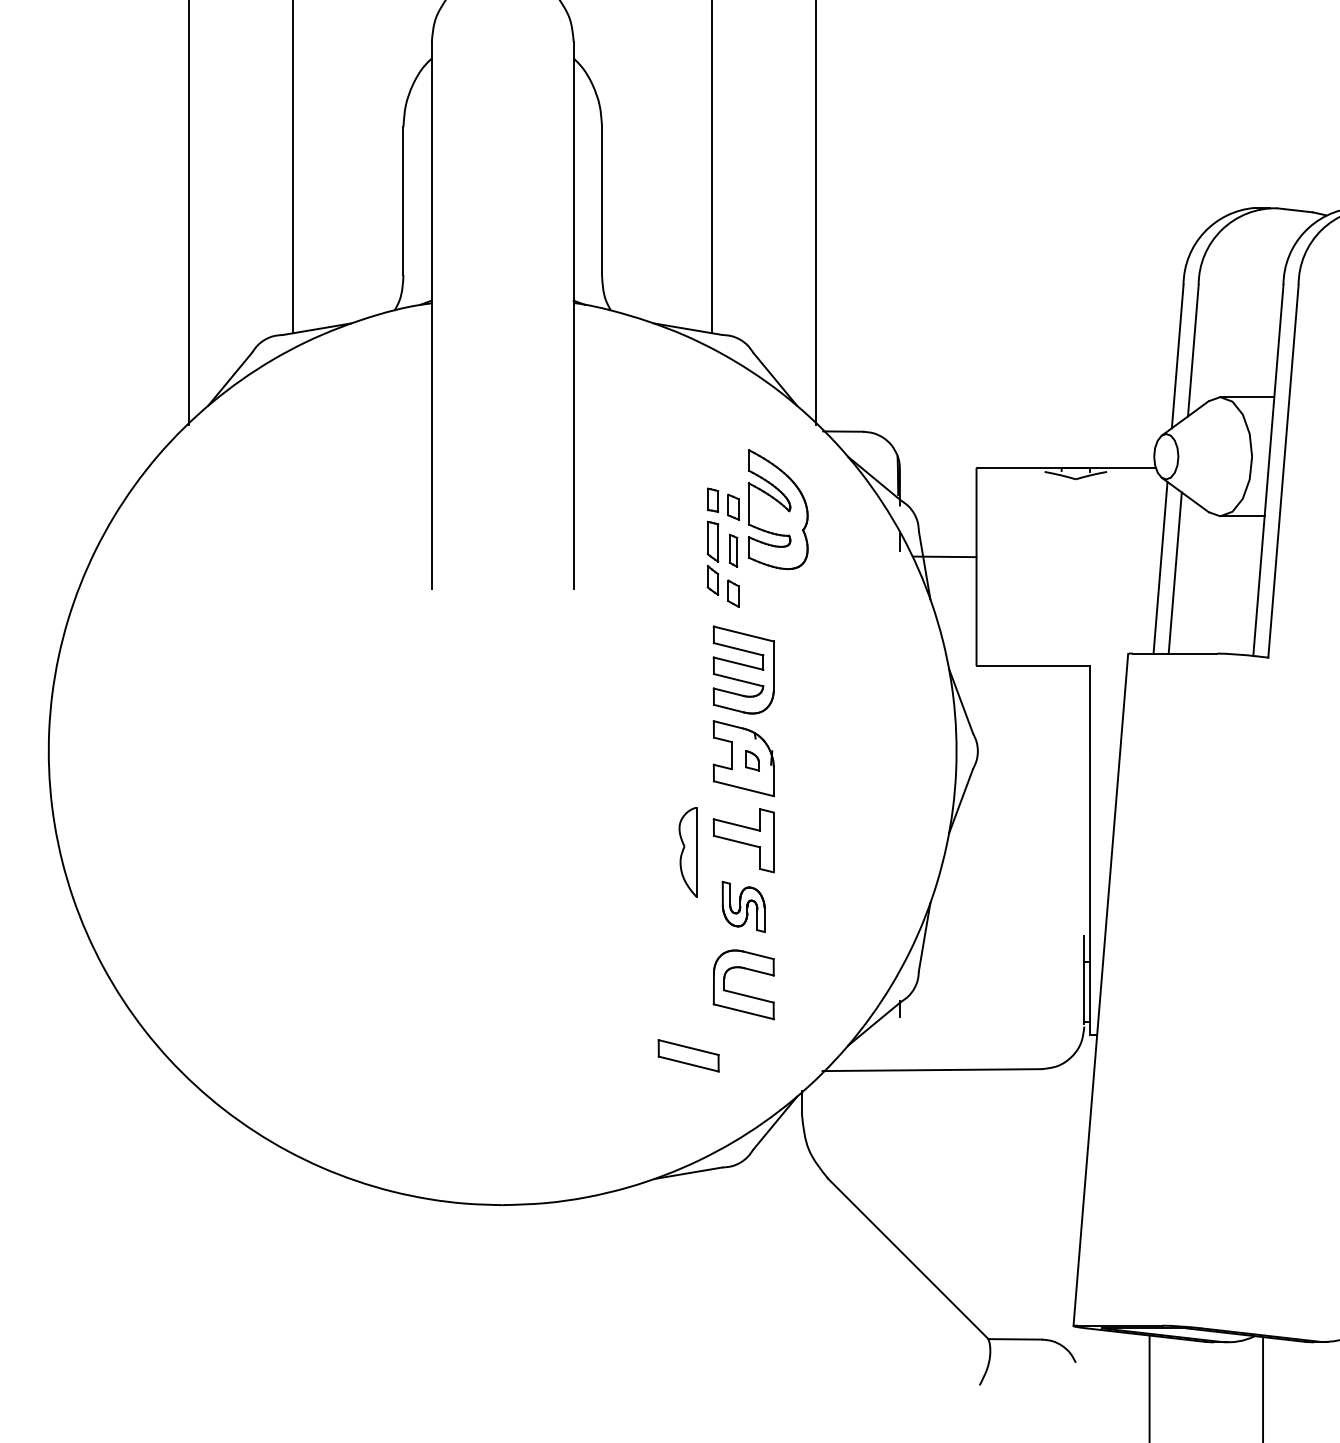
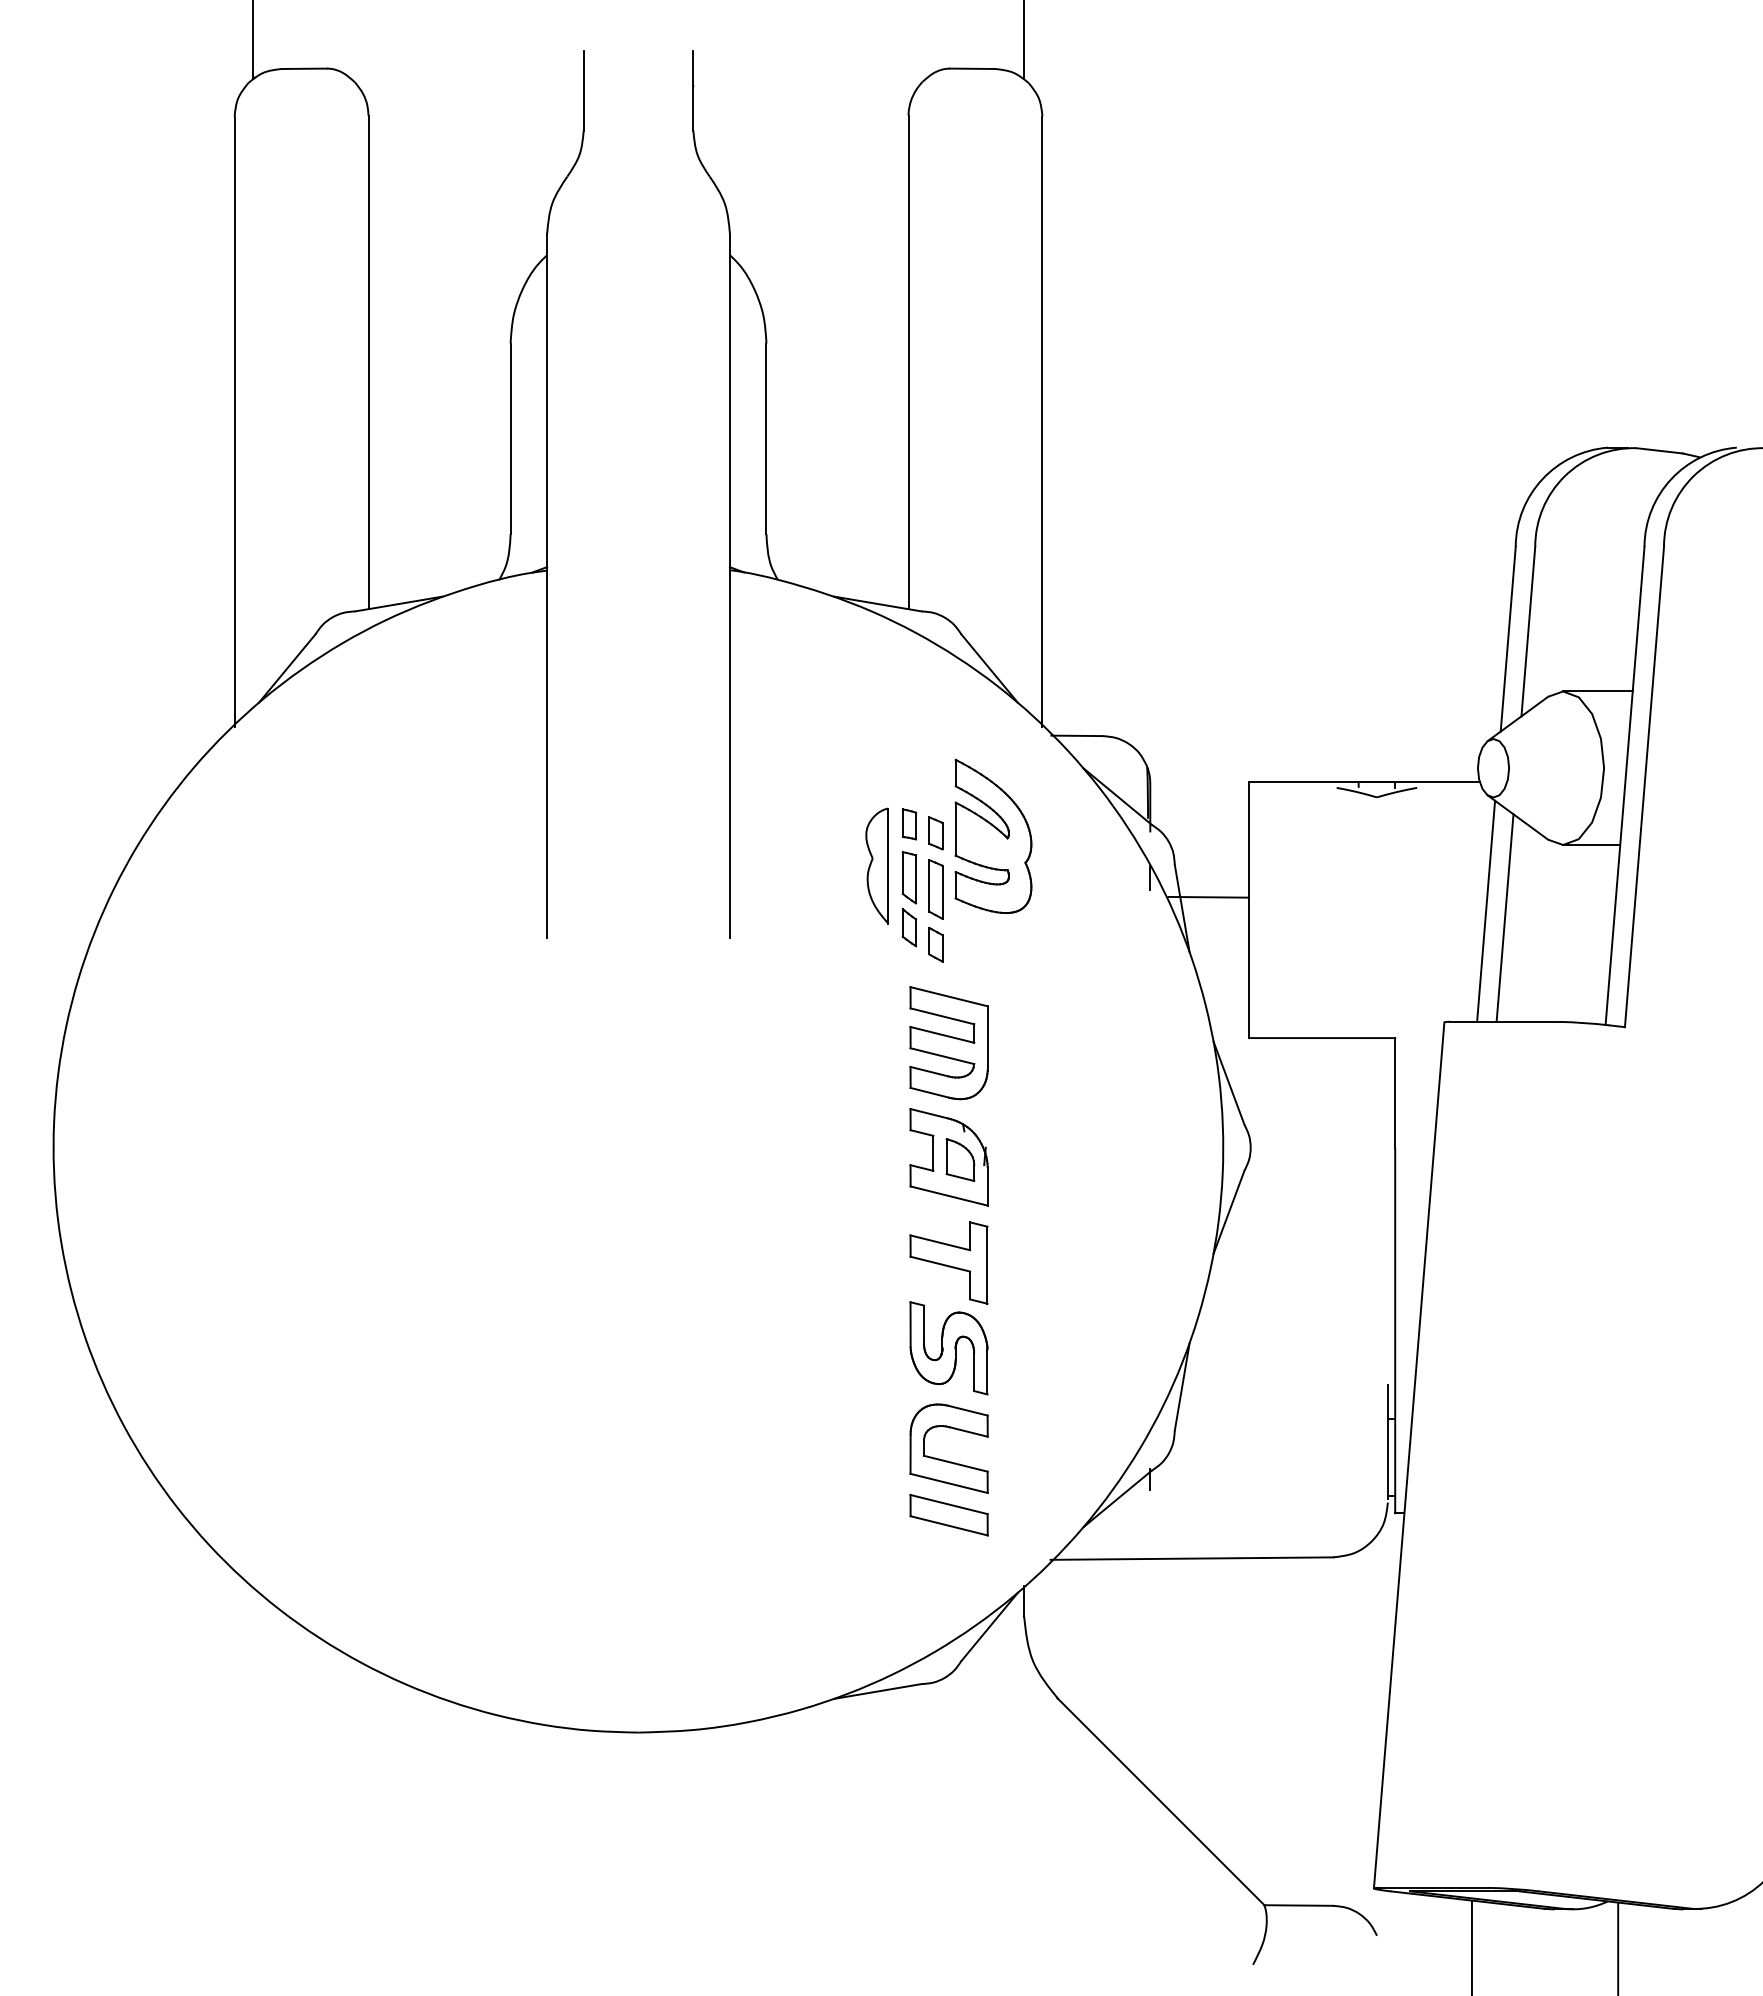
part: (733, 550) -> (935, 889), size x1.43
part: (752, 760) -> (960, 1159), size x1.67
part: (687, 851) -> (876, 865), moved
part: (743, 907) -> (948, 1348), size x1.43
part: (688, 1056) -> (948, 1515), moved

